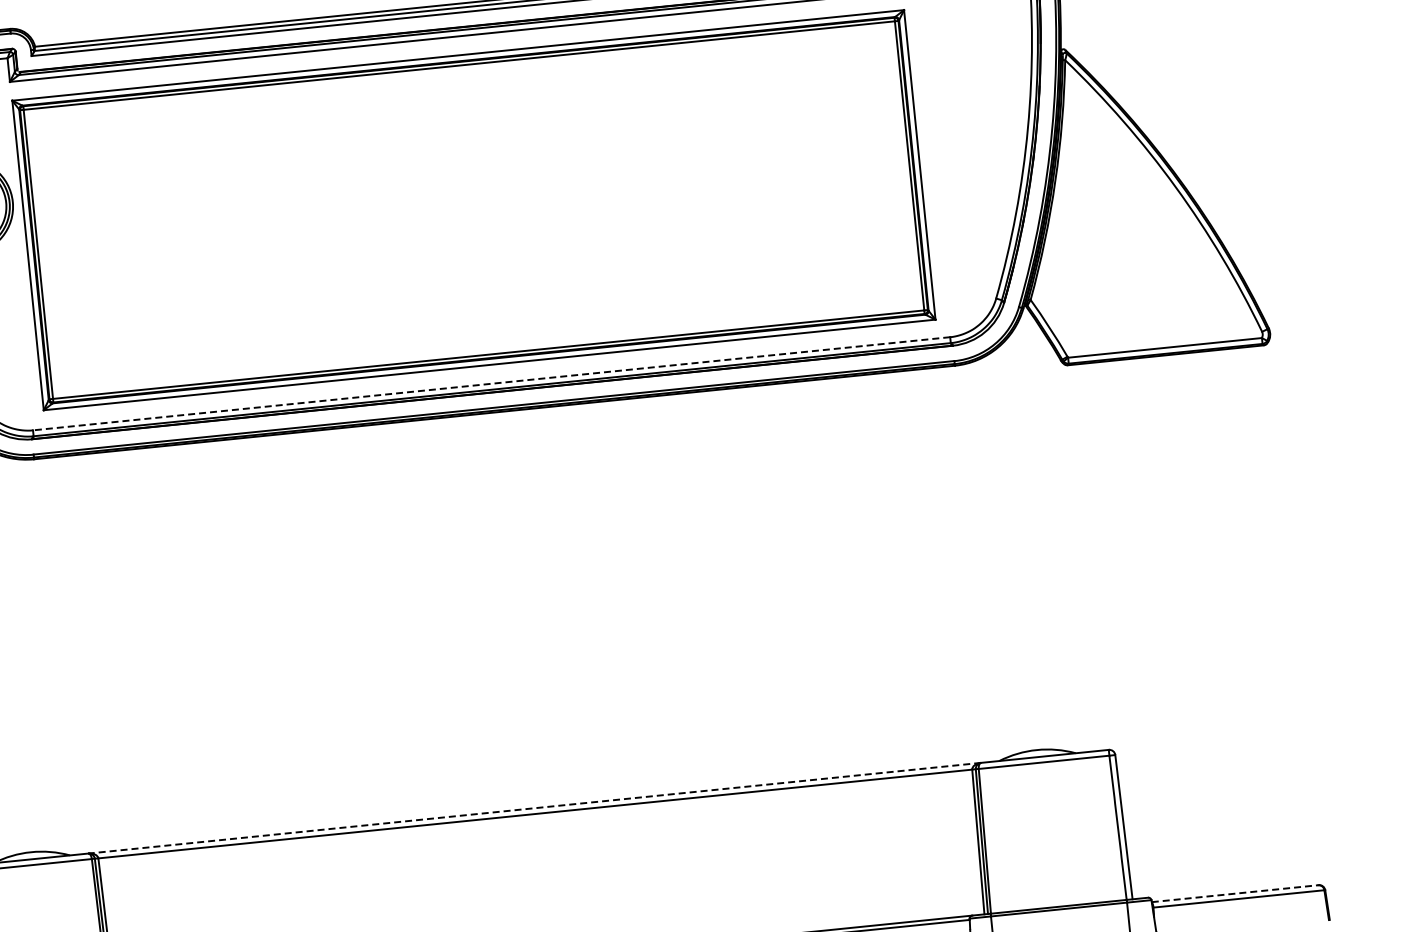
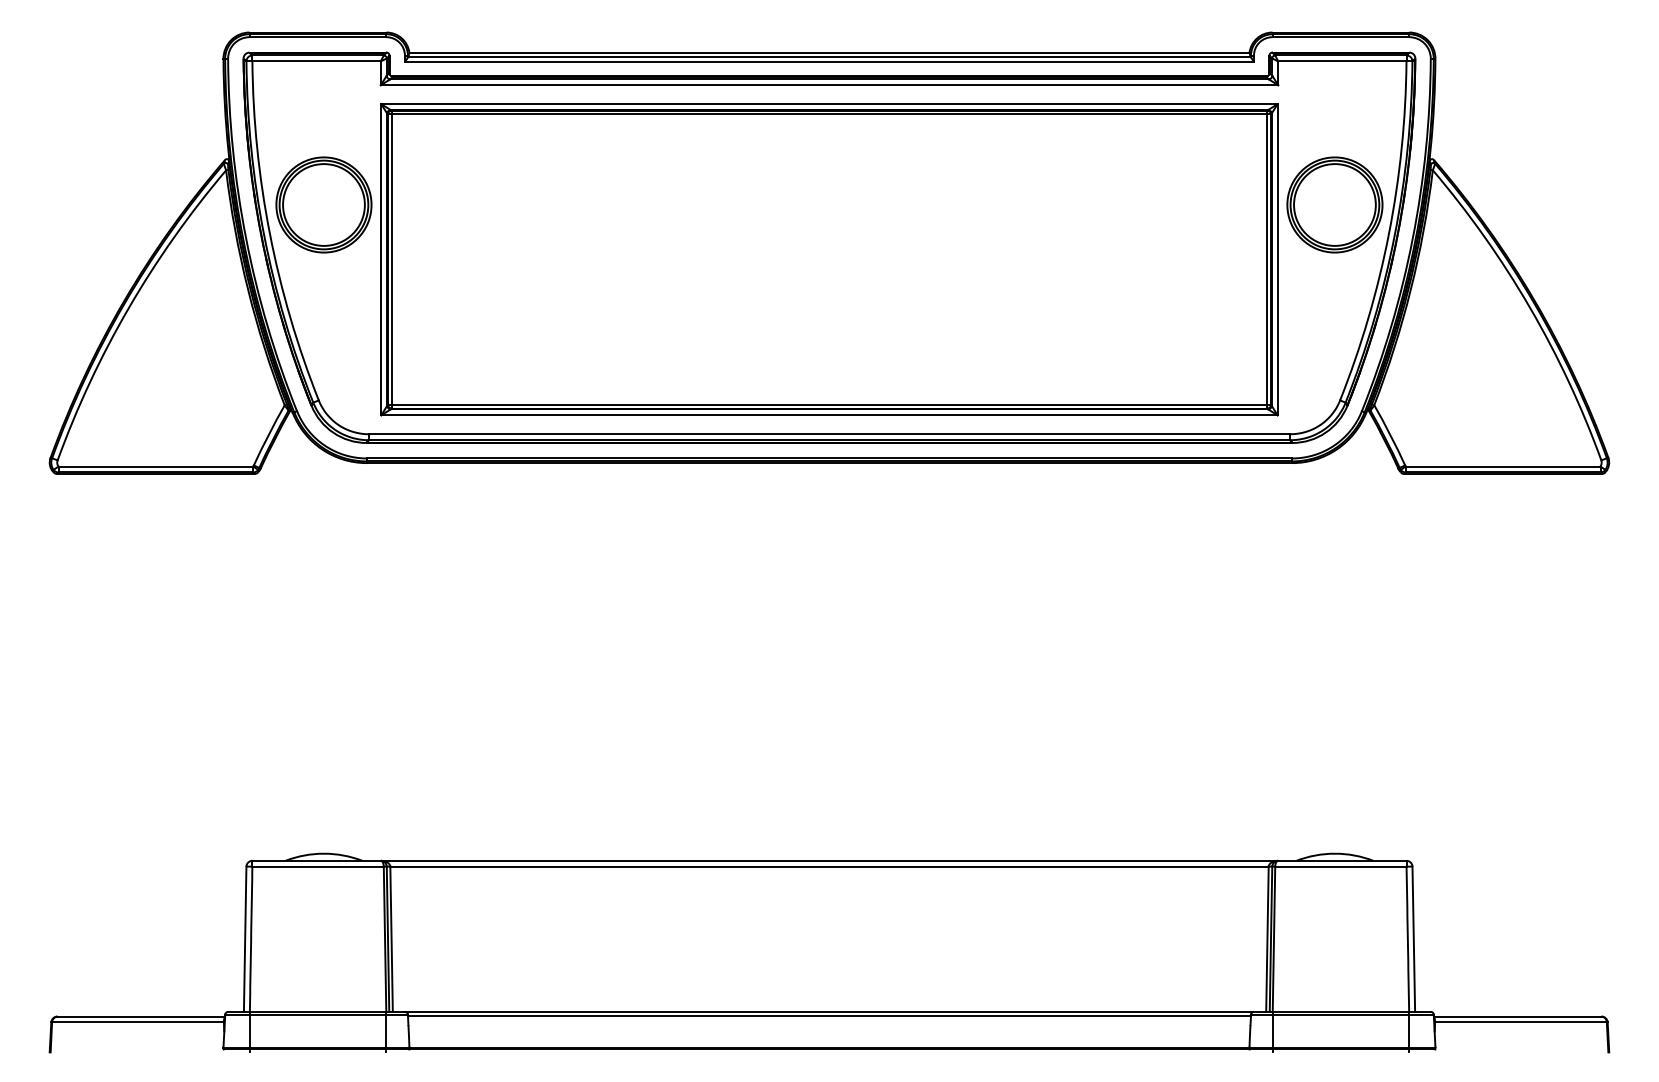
part: (970, 104) -> (1334, 204), added
line: (491, 384) -> (829, 434), dashed -> solid
line: (534, 807) -> (829, 860), dashed -> solid
line: (1234, 893) -> (1517, 1016), dashed -> solid

